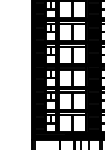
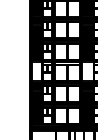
hatch: (40, 76) -> (37, 71), removed
hatch: (93, 76) -> (87, 71), removed

